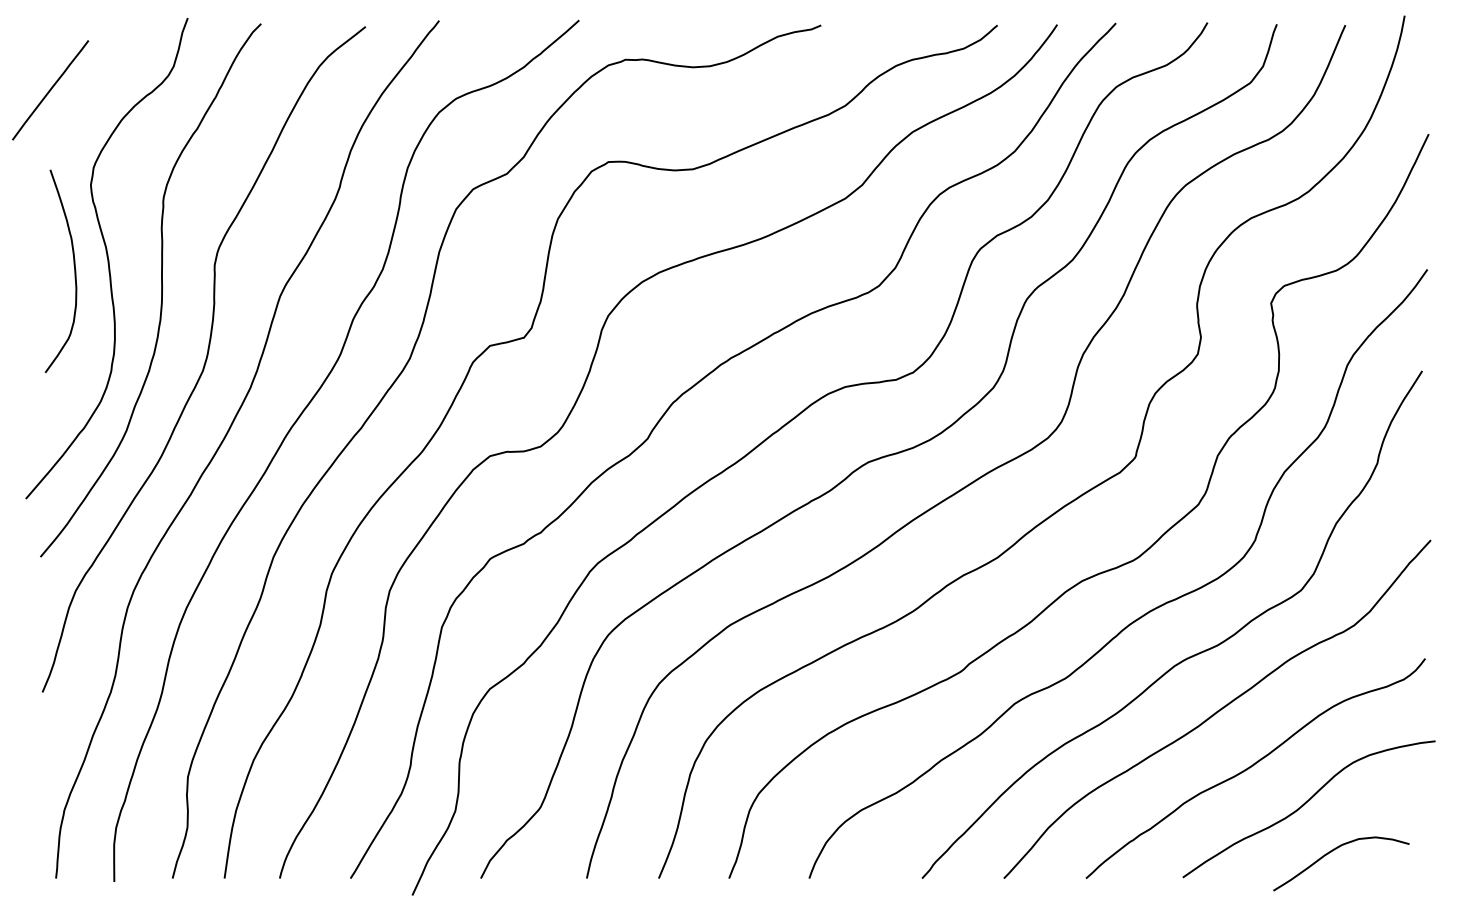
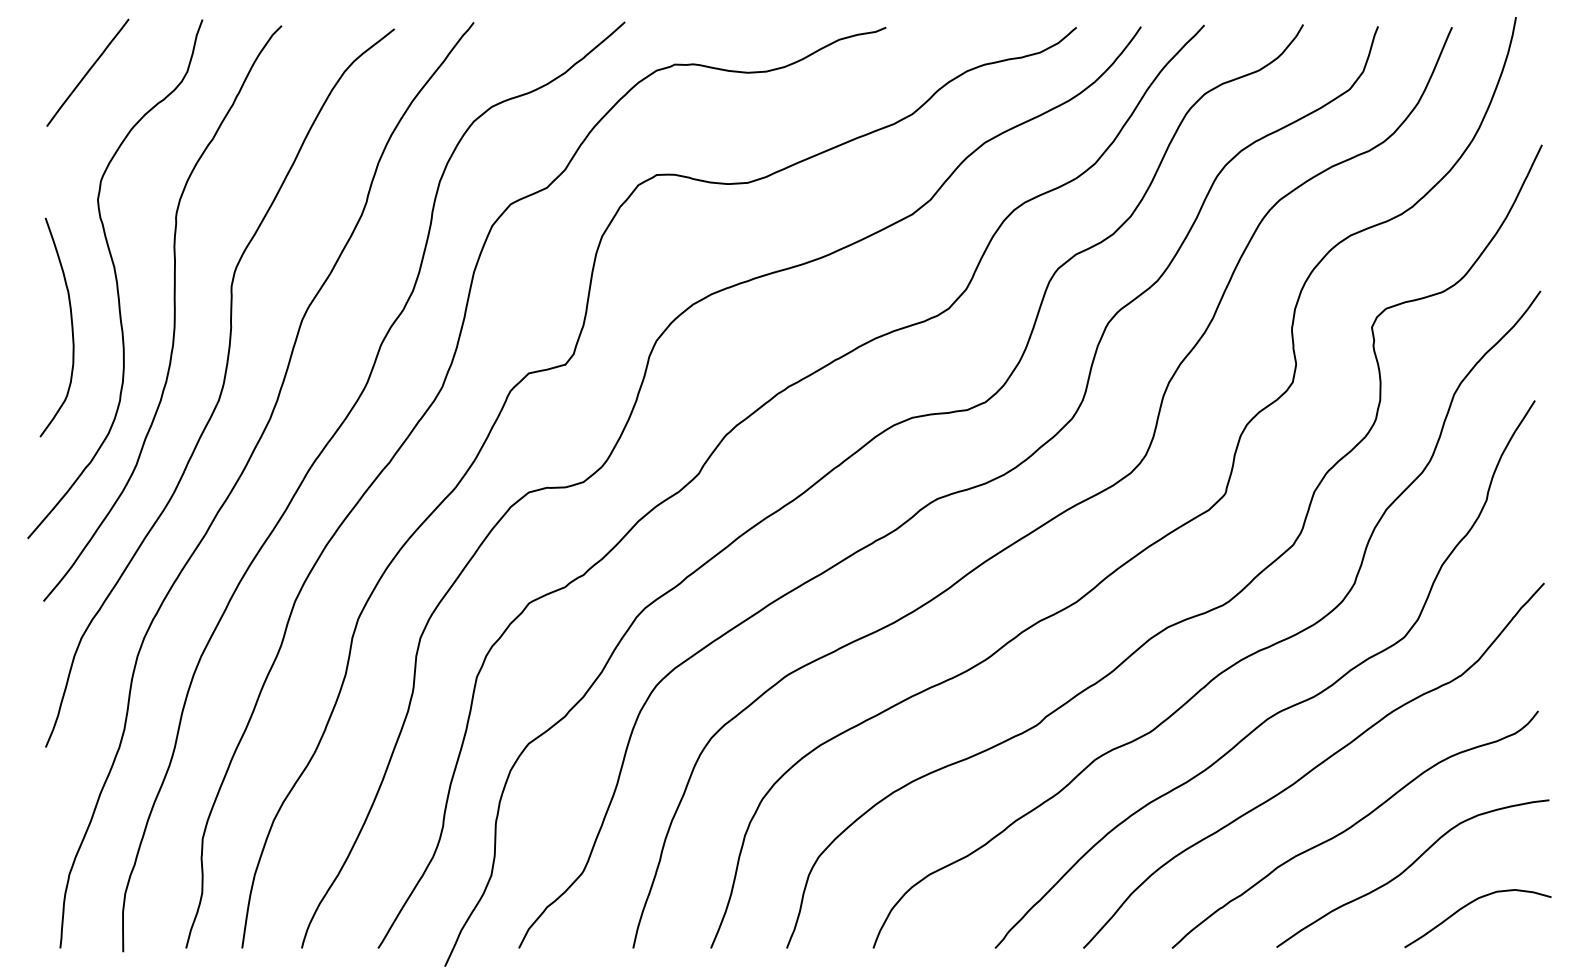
line: (50, 90) -> (87, 72), moved
curve: (73, 265) -> (70, 321), moved
curve: (1334, 850) -> (1470, 904), moved

